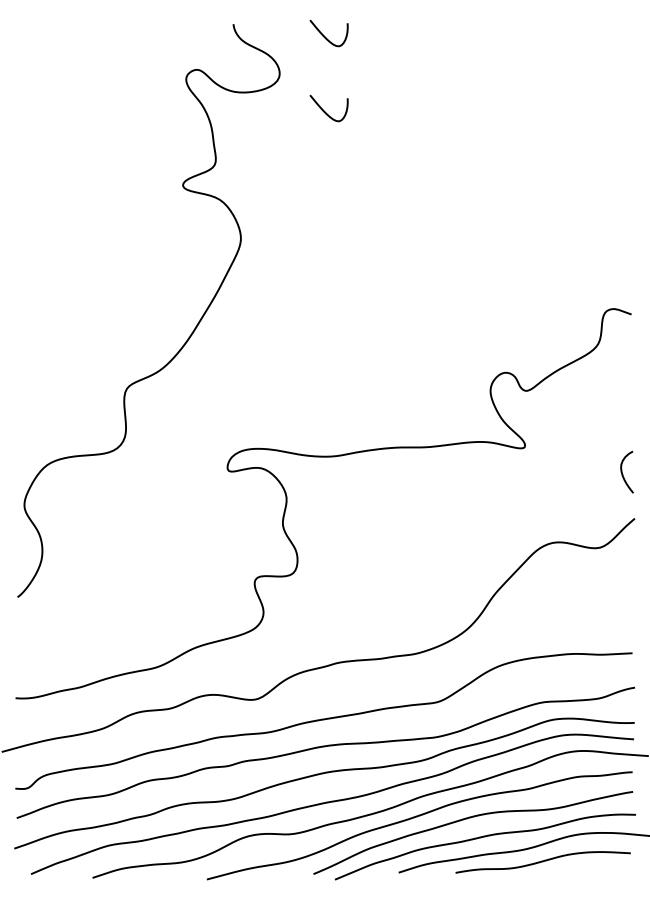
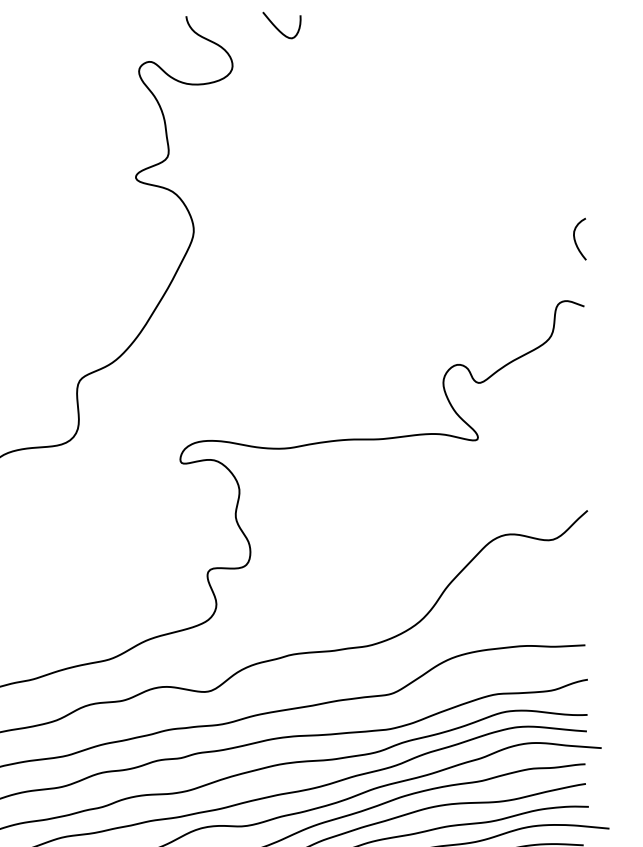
curve: (325, 111) -> (278, 103), removed
curve: (622, 471) -> (575, 238), moved

